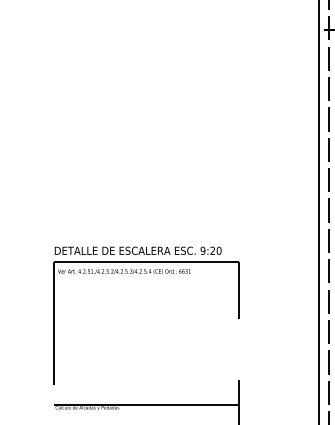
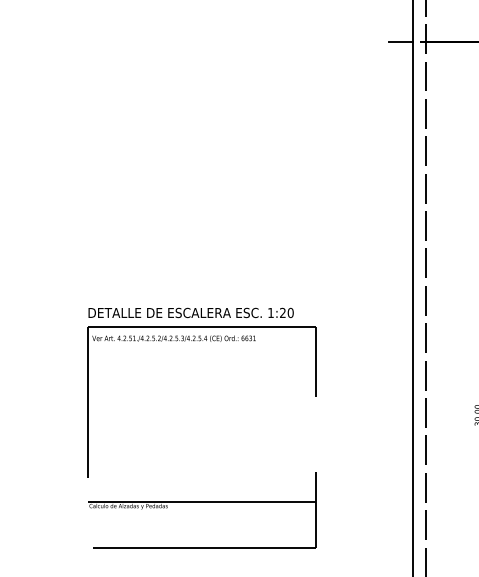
line: (308, 30) -> (400, 41), added
text: (202, 250) -> (270, 312), 9:20 -> 1:20

